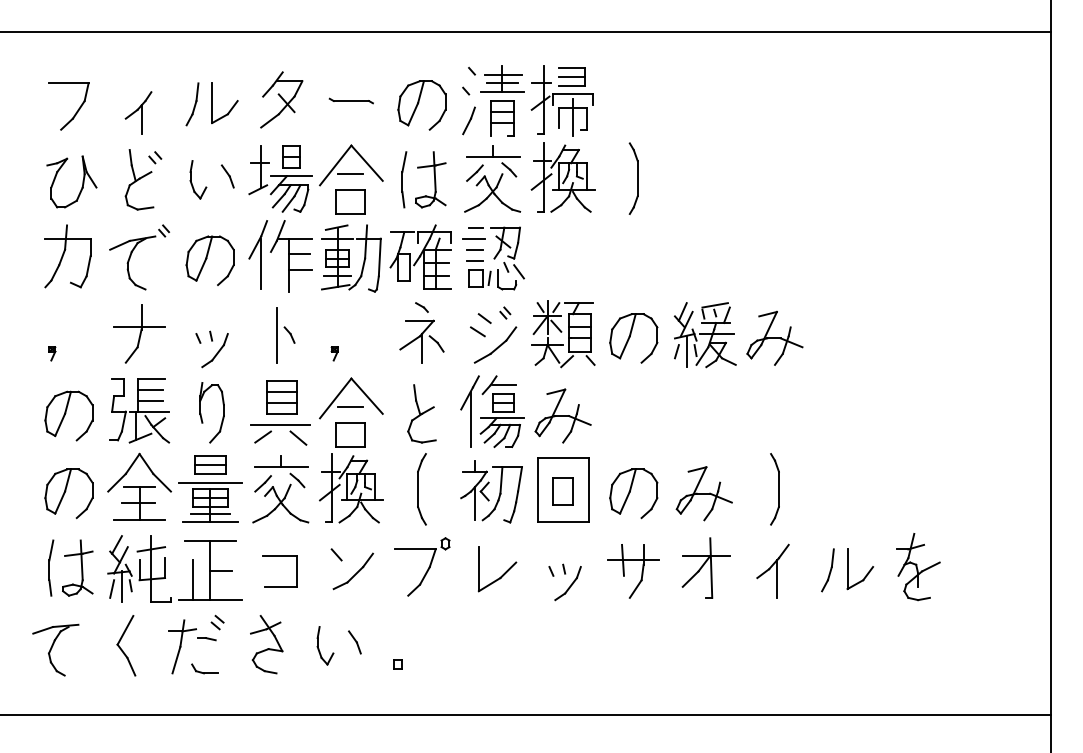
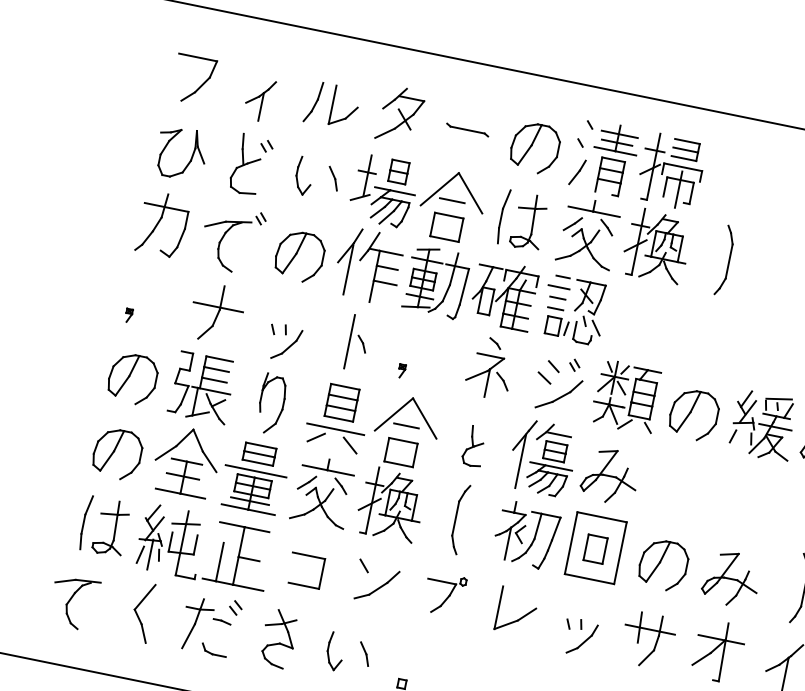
line: (686, 351) -> (742, 438), removed
part: (421, 413) -> (473, 445), size x0.7
part: (422, 566) -> (444, 594), size x0.7

